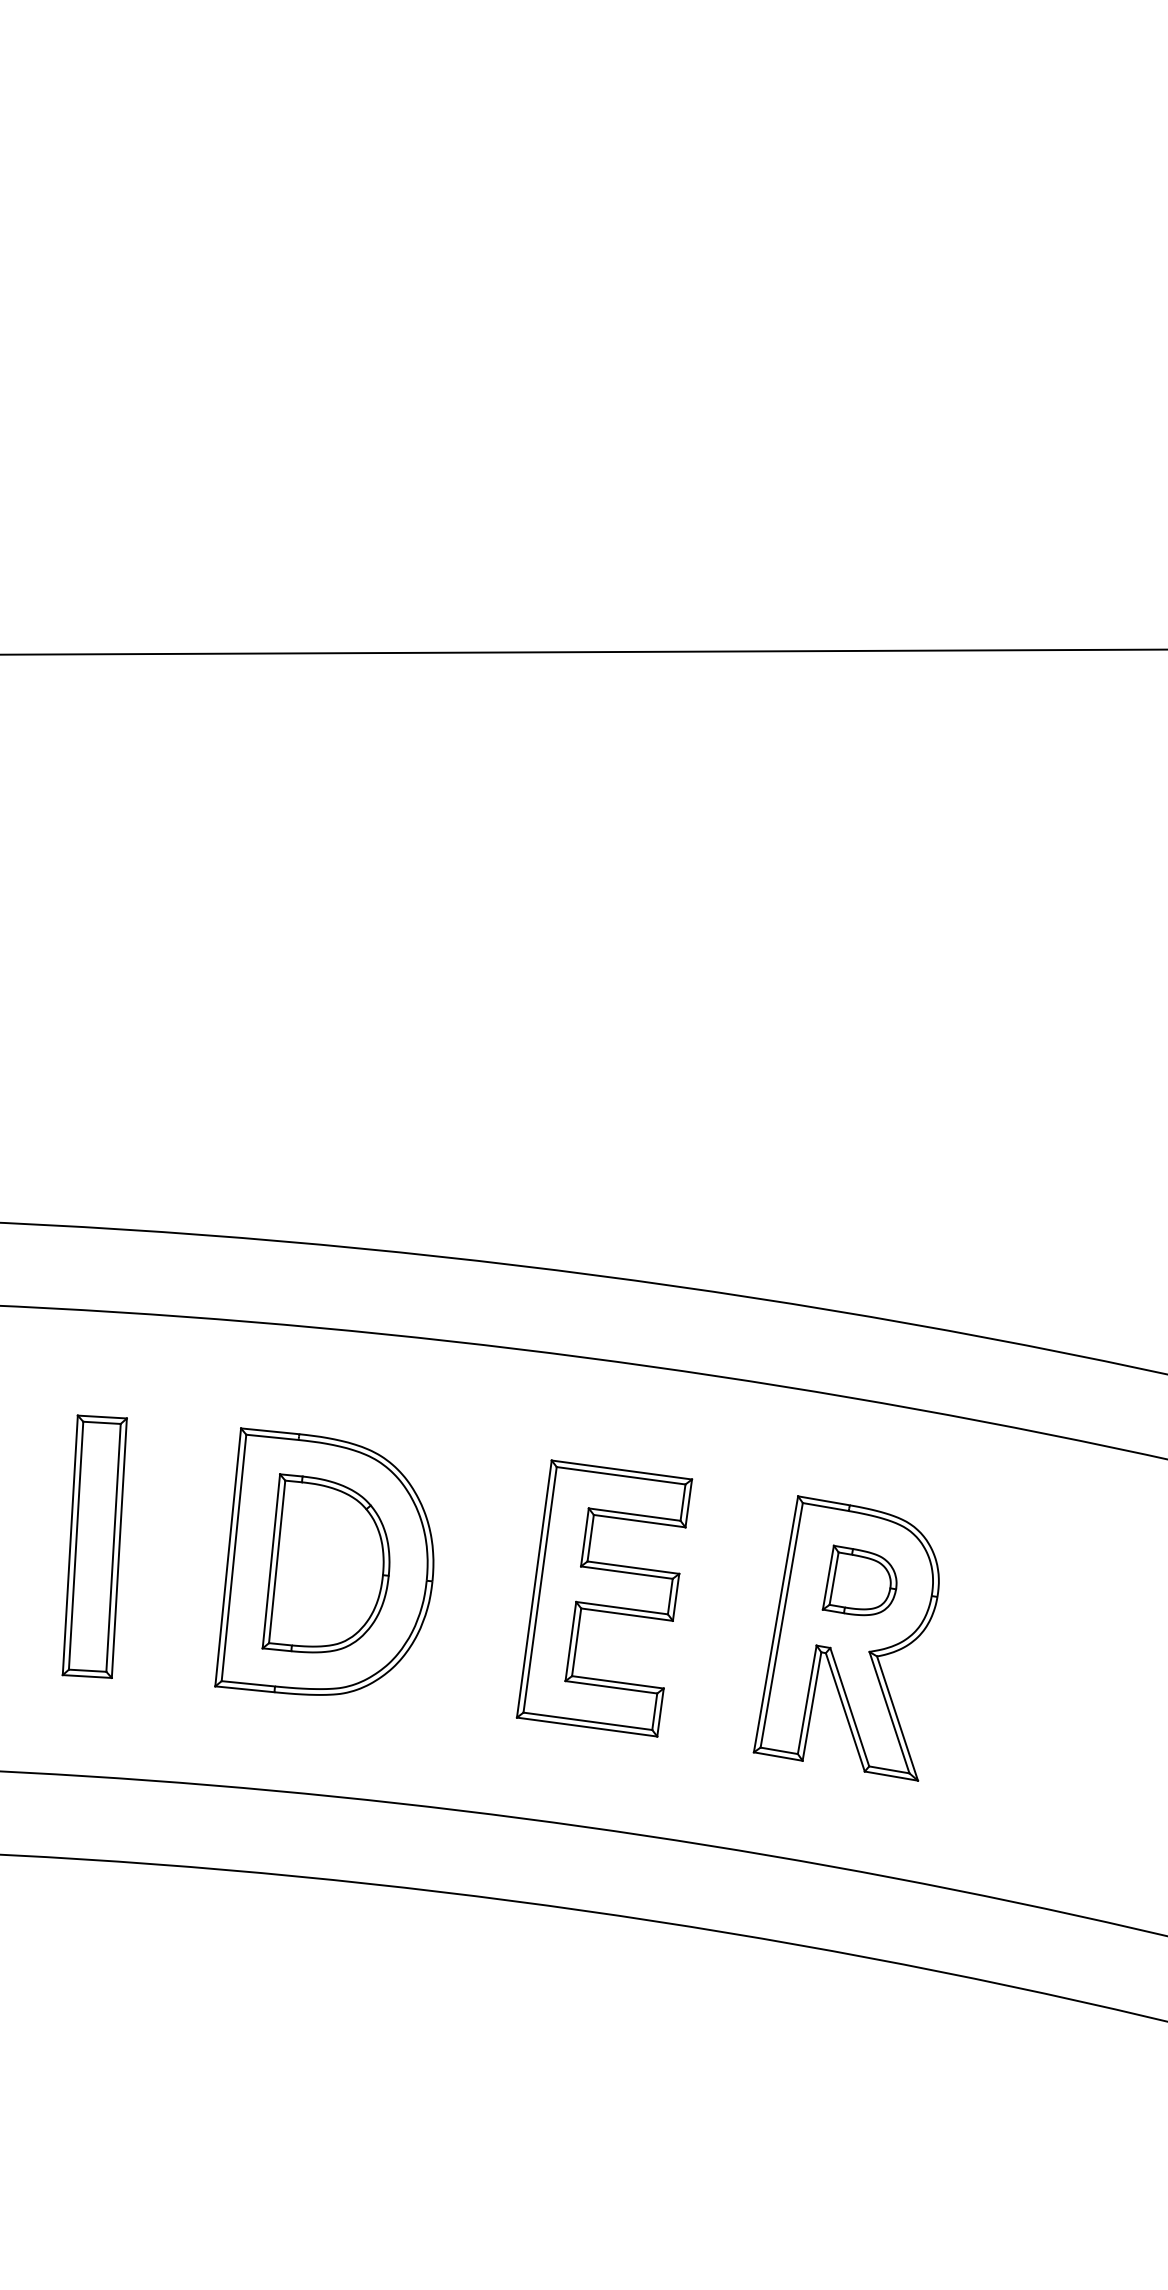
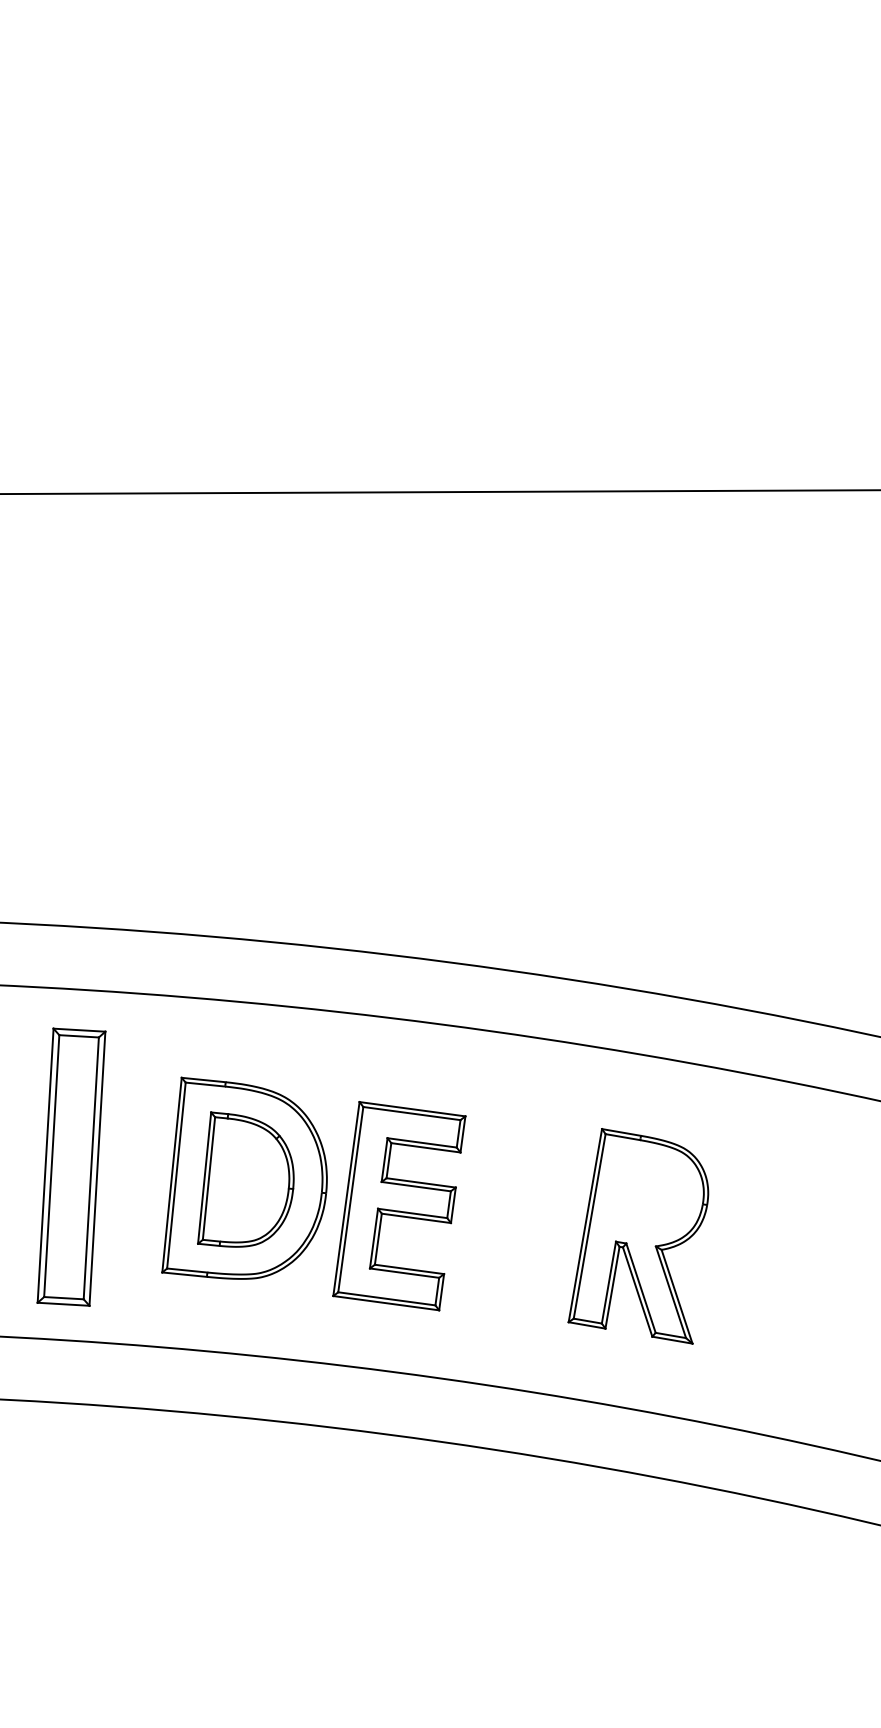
part: (94, 1546) -> (71, 1166), size x1.4
part: (859, 1580) -> (648, 1192), removed
part: (604, 1598) -> (399, 1206), moved

